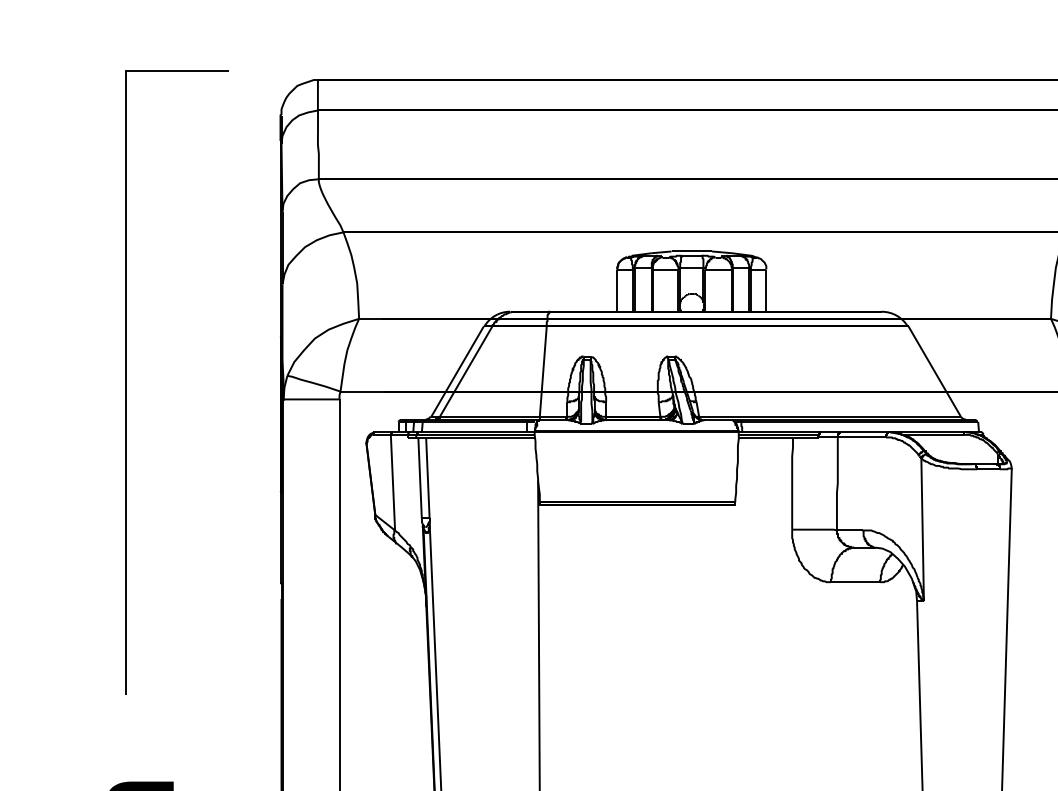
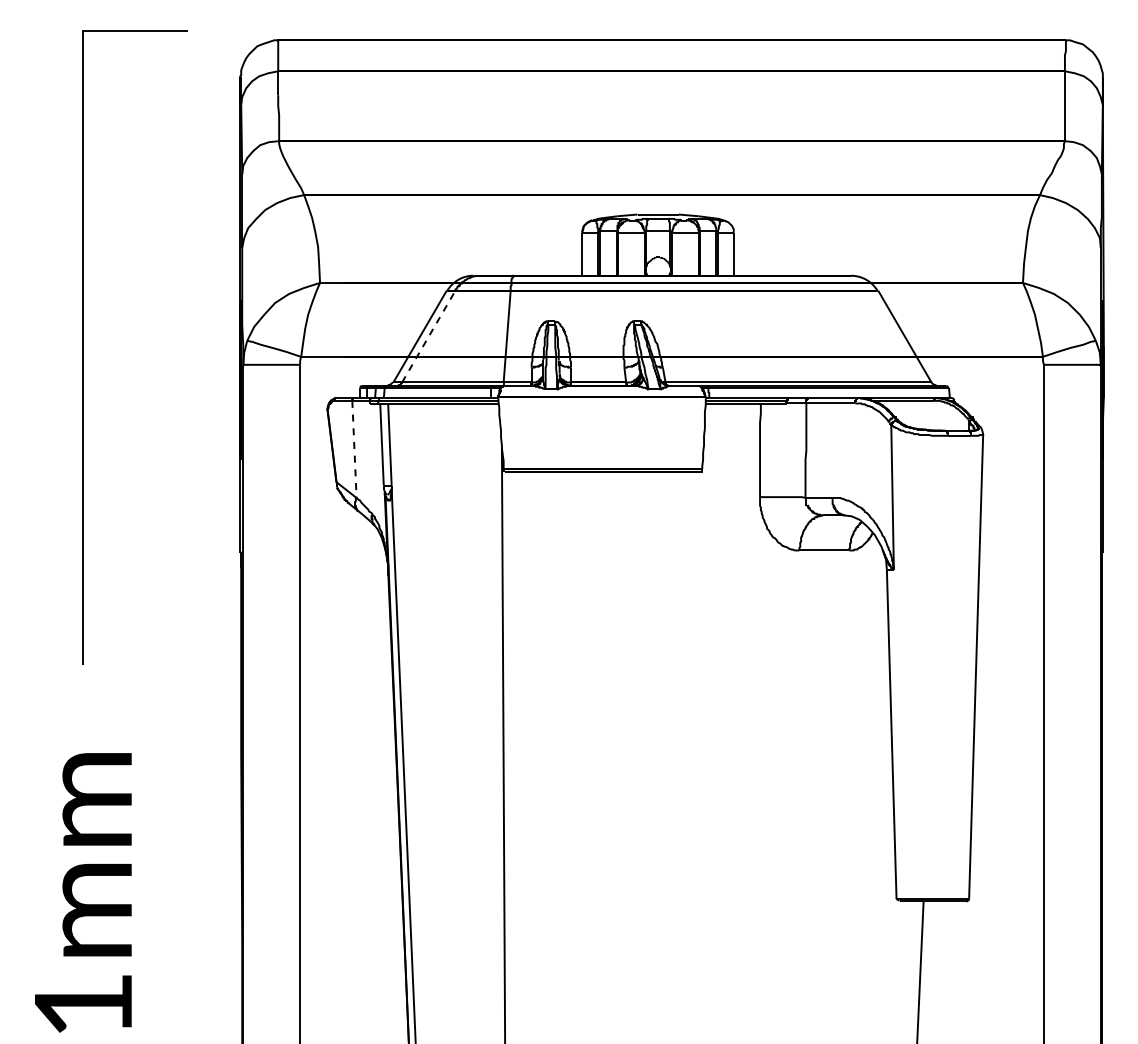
line: (466, 371) -> (429, 336), solid -> dashed
line: (393, 482) -> (354, 449), solid -> dashed

